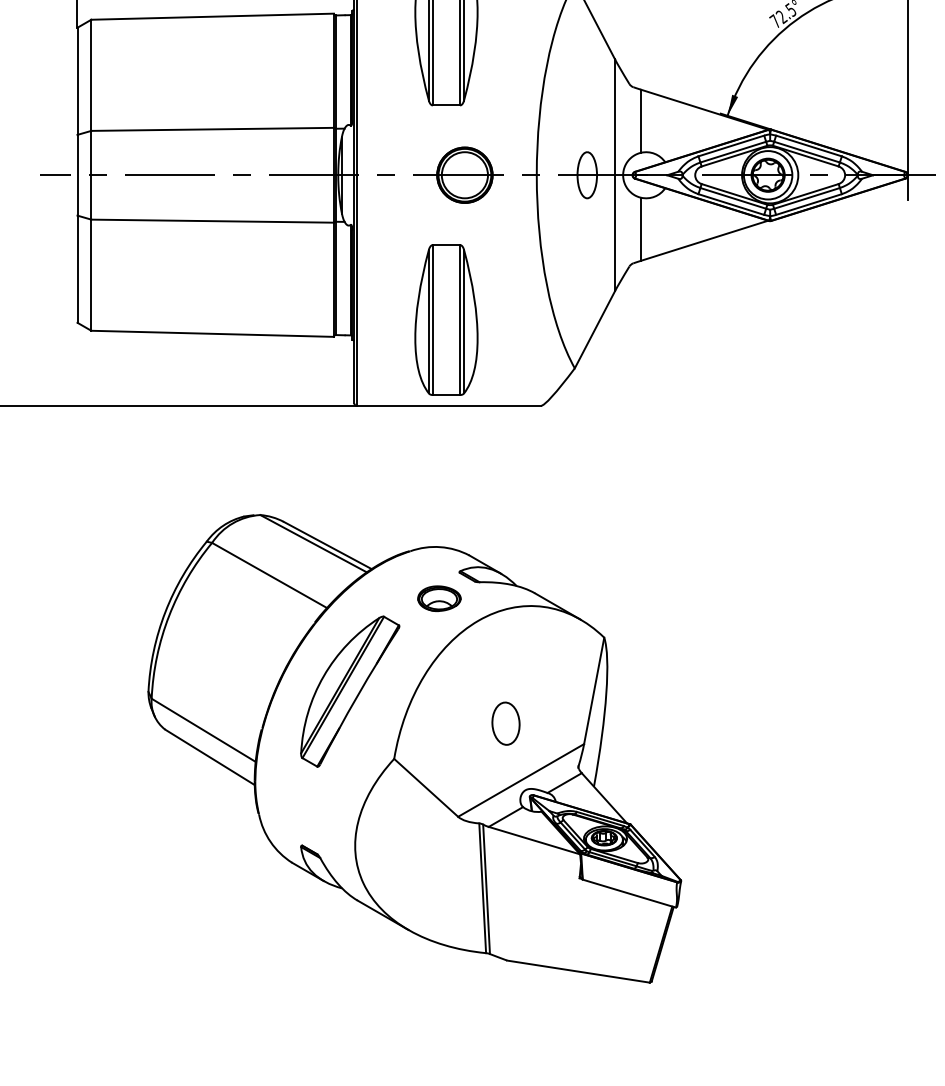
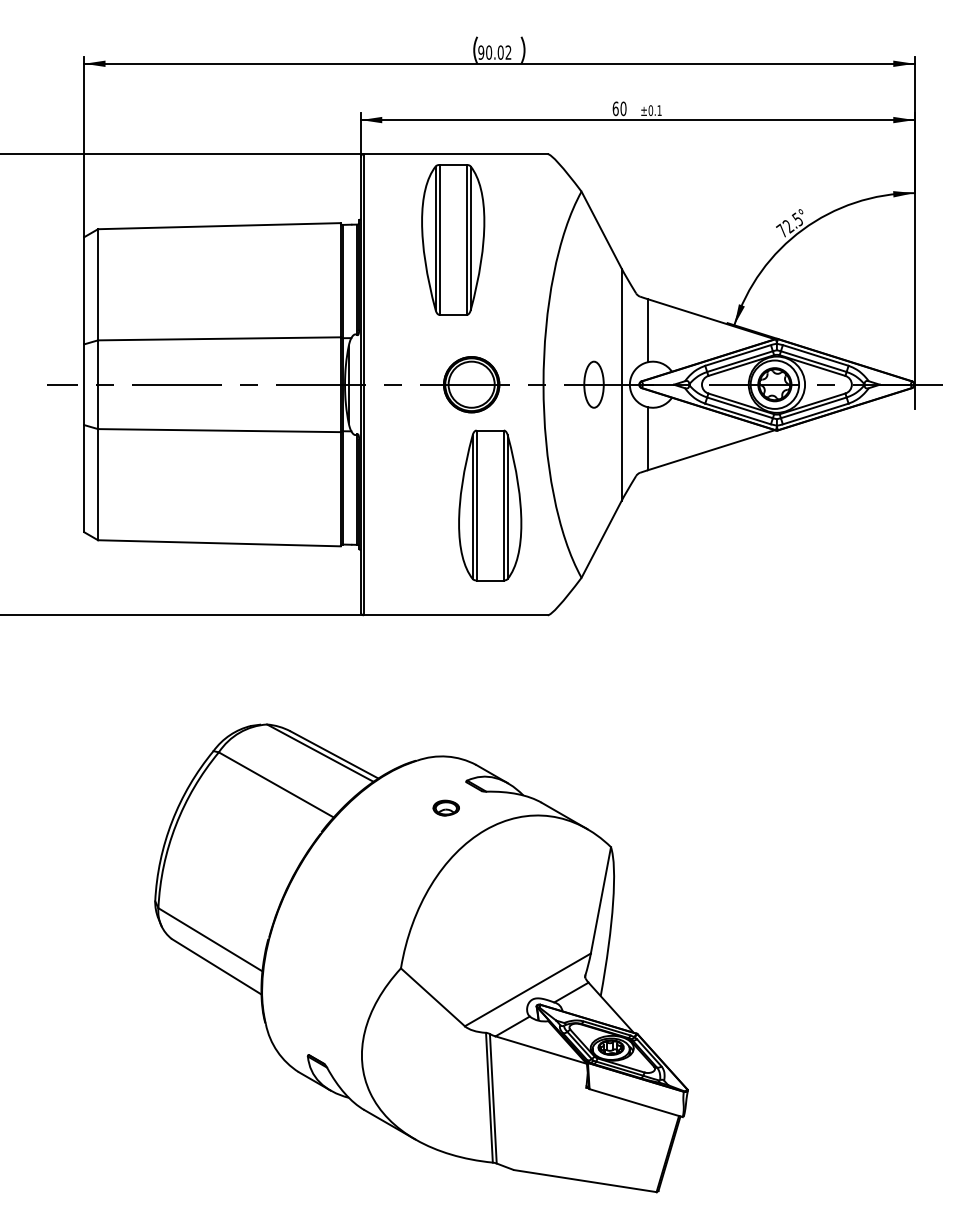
part: (446, 320) -> (490, 505), moved
part: (439, 598) -> (446, 807), size x0.6
part: (349, 692) -> (356, 901), removed
part: (505, 724) -> (512, 933), removed

